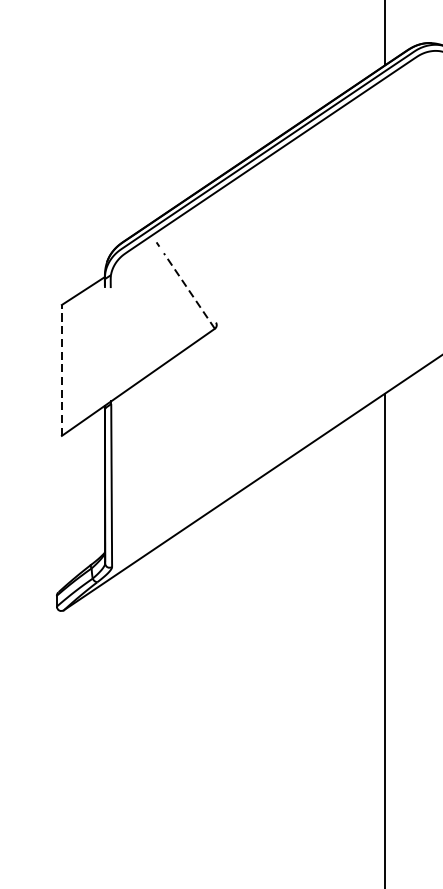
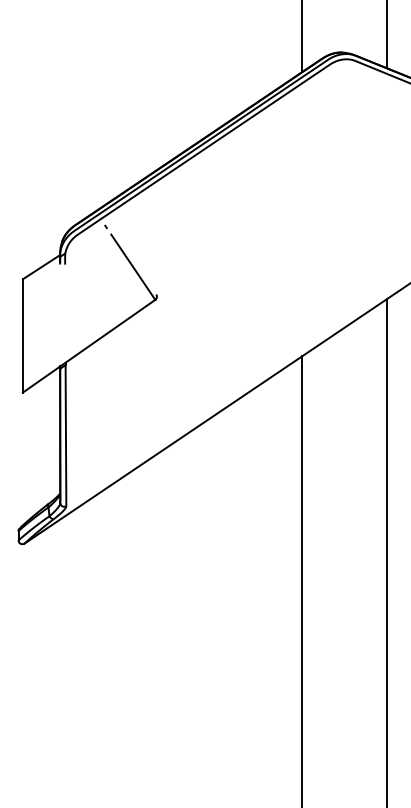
line: (189, 290) -> (133, 266), dashed -> solid
line: (61, 369) -> (22, 335), dashed -> solid

